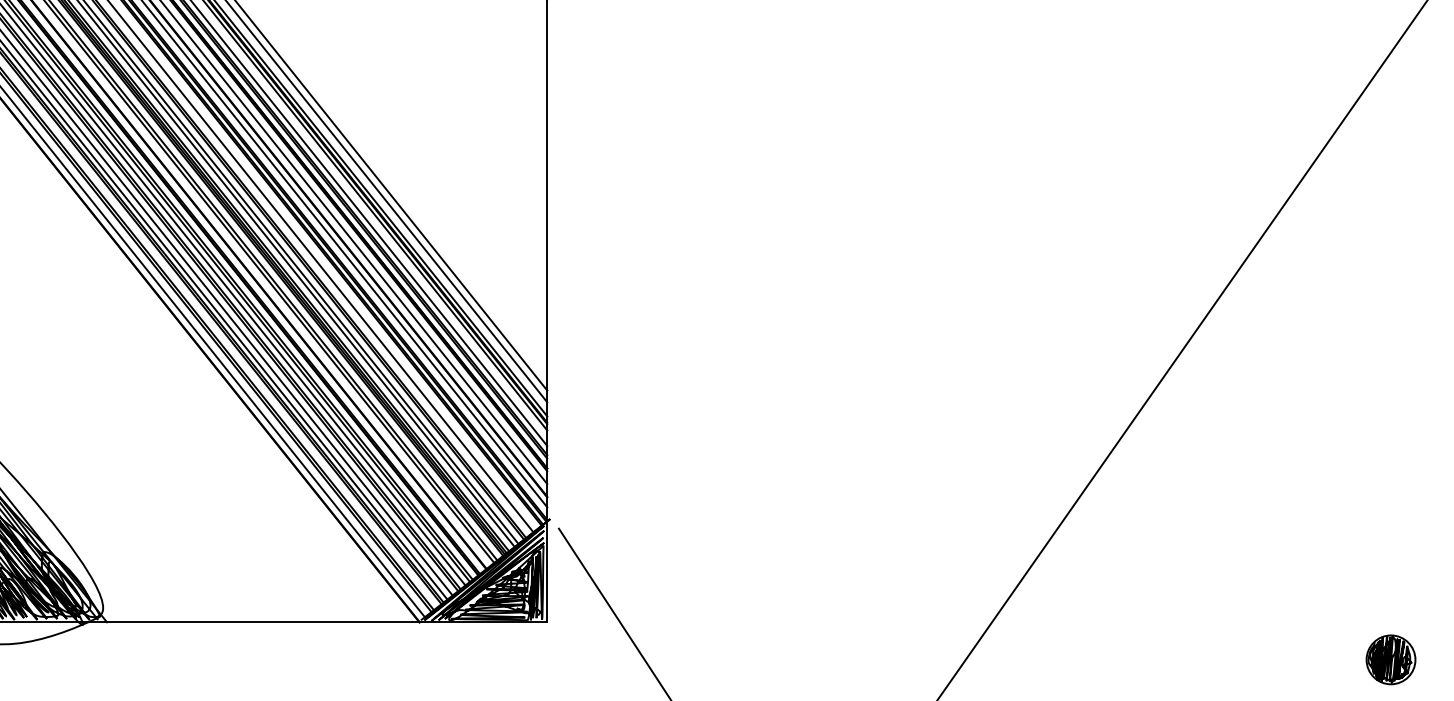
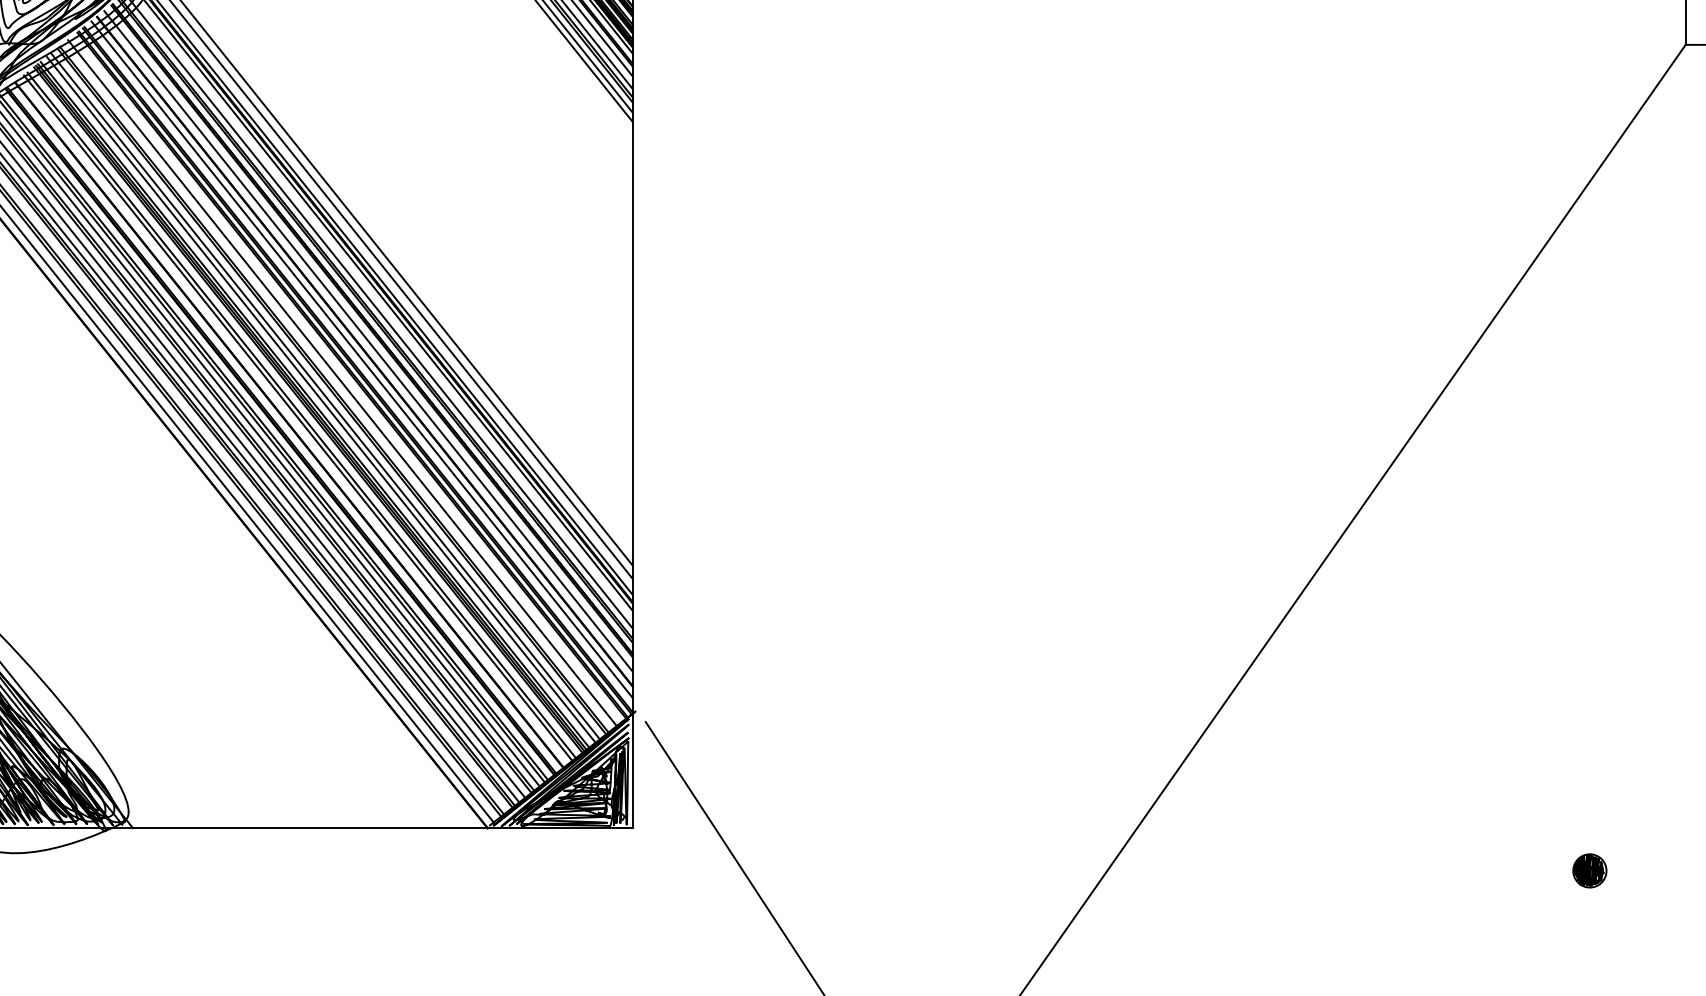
part: (1390, 659) -> (1589, 870), size x0.6

